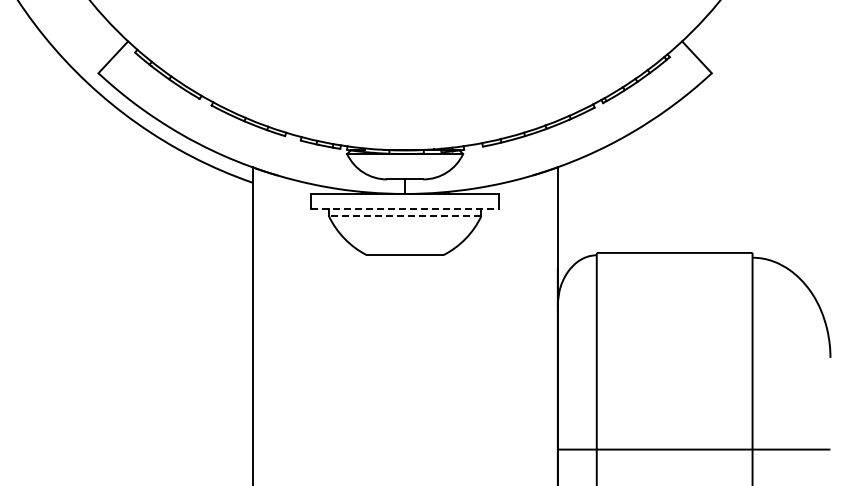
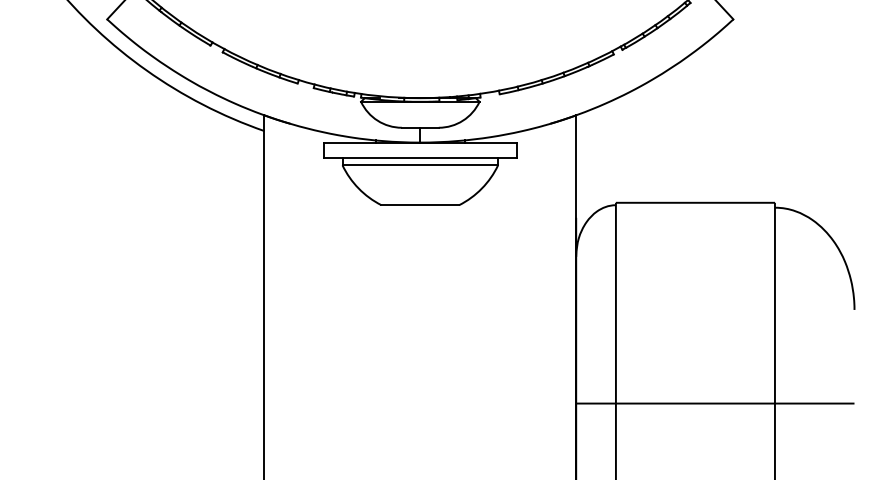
line: (405, 209) -> (420, 158), dashed -> solid
line: (404, 216) -> (419, 165), dashed -> solid

